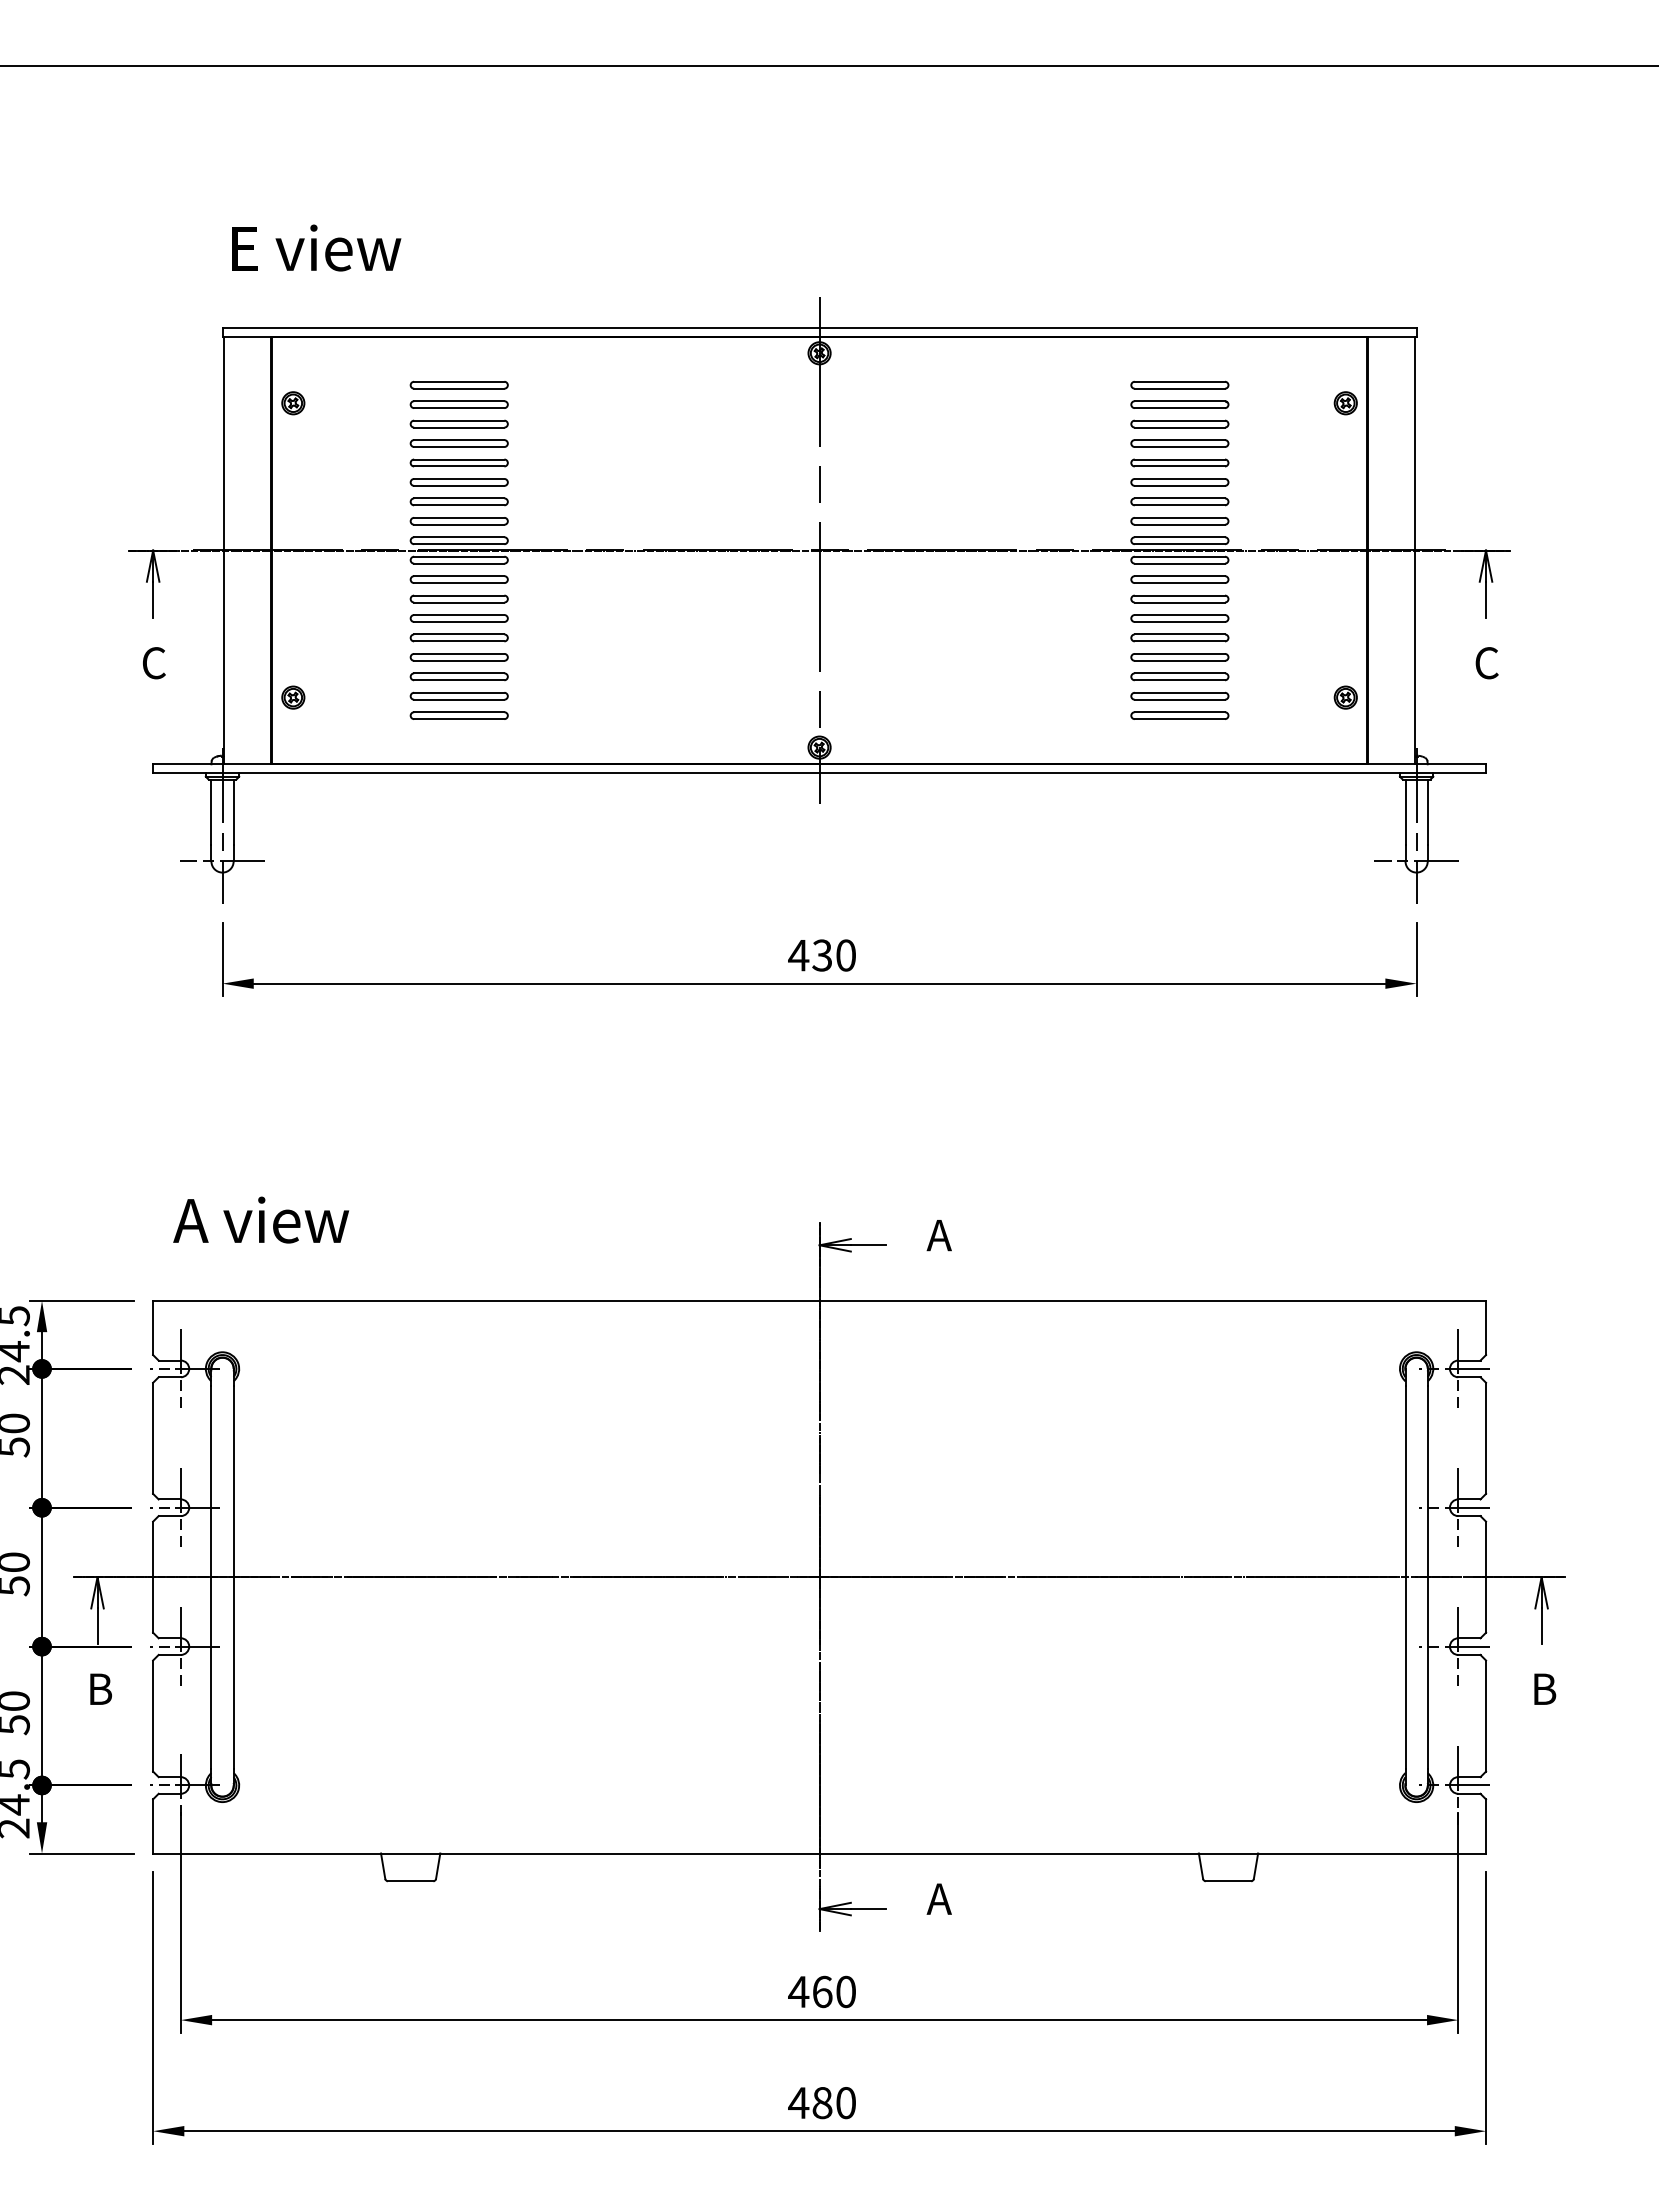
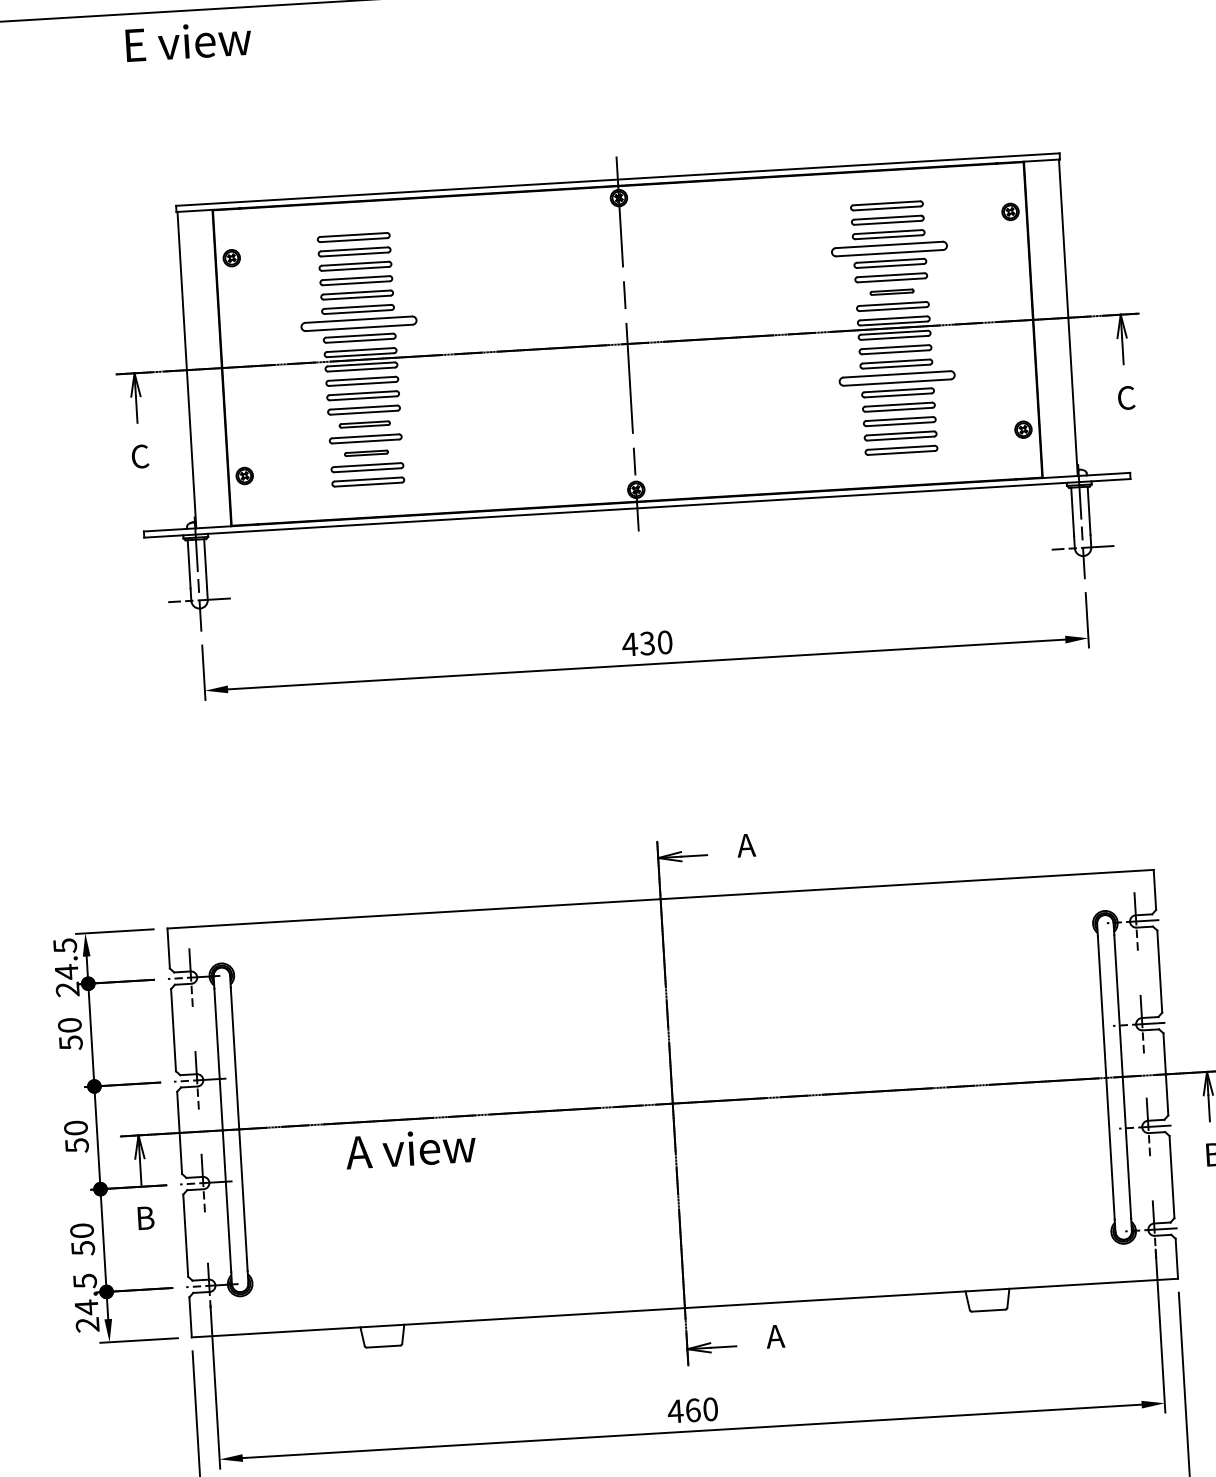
text: (316, 247) -> (188, 41), moved
part: (1179, 443) -> (889, 249), size x1.6
part: (458, 501) -> (358, 323), size x1.6
part: (1179, 501) -> (891, 291), size x0.6
part: (1179, 618) -> (896, 378), size x1.6
part: (458, 637) -> (364, 424), size x0.7
part: (458, 676) -> (366, 453), size x0.6
text: (261, 1219) -> (411, 1148), moved

